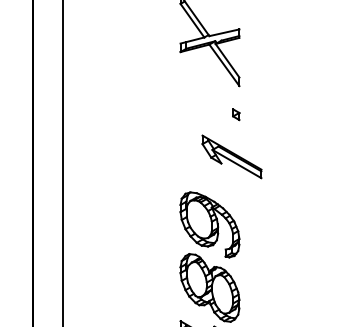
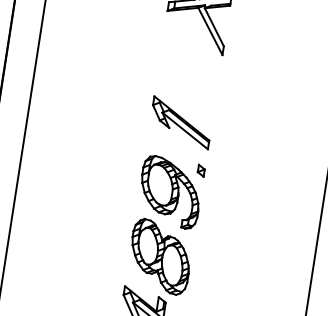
part: (236, 114) -> (201, 170), moved
part: (231, 156) -> (180, 122), moved

